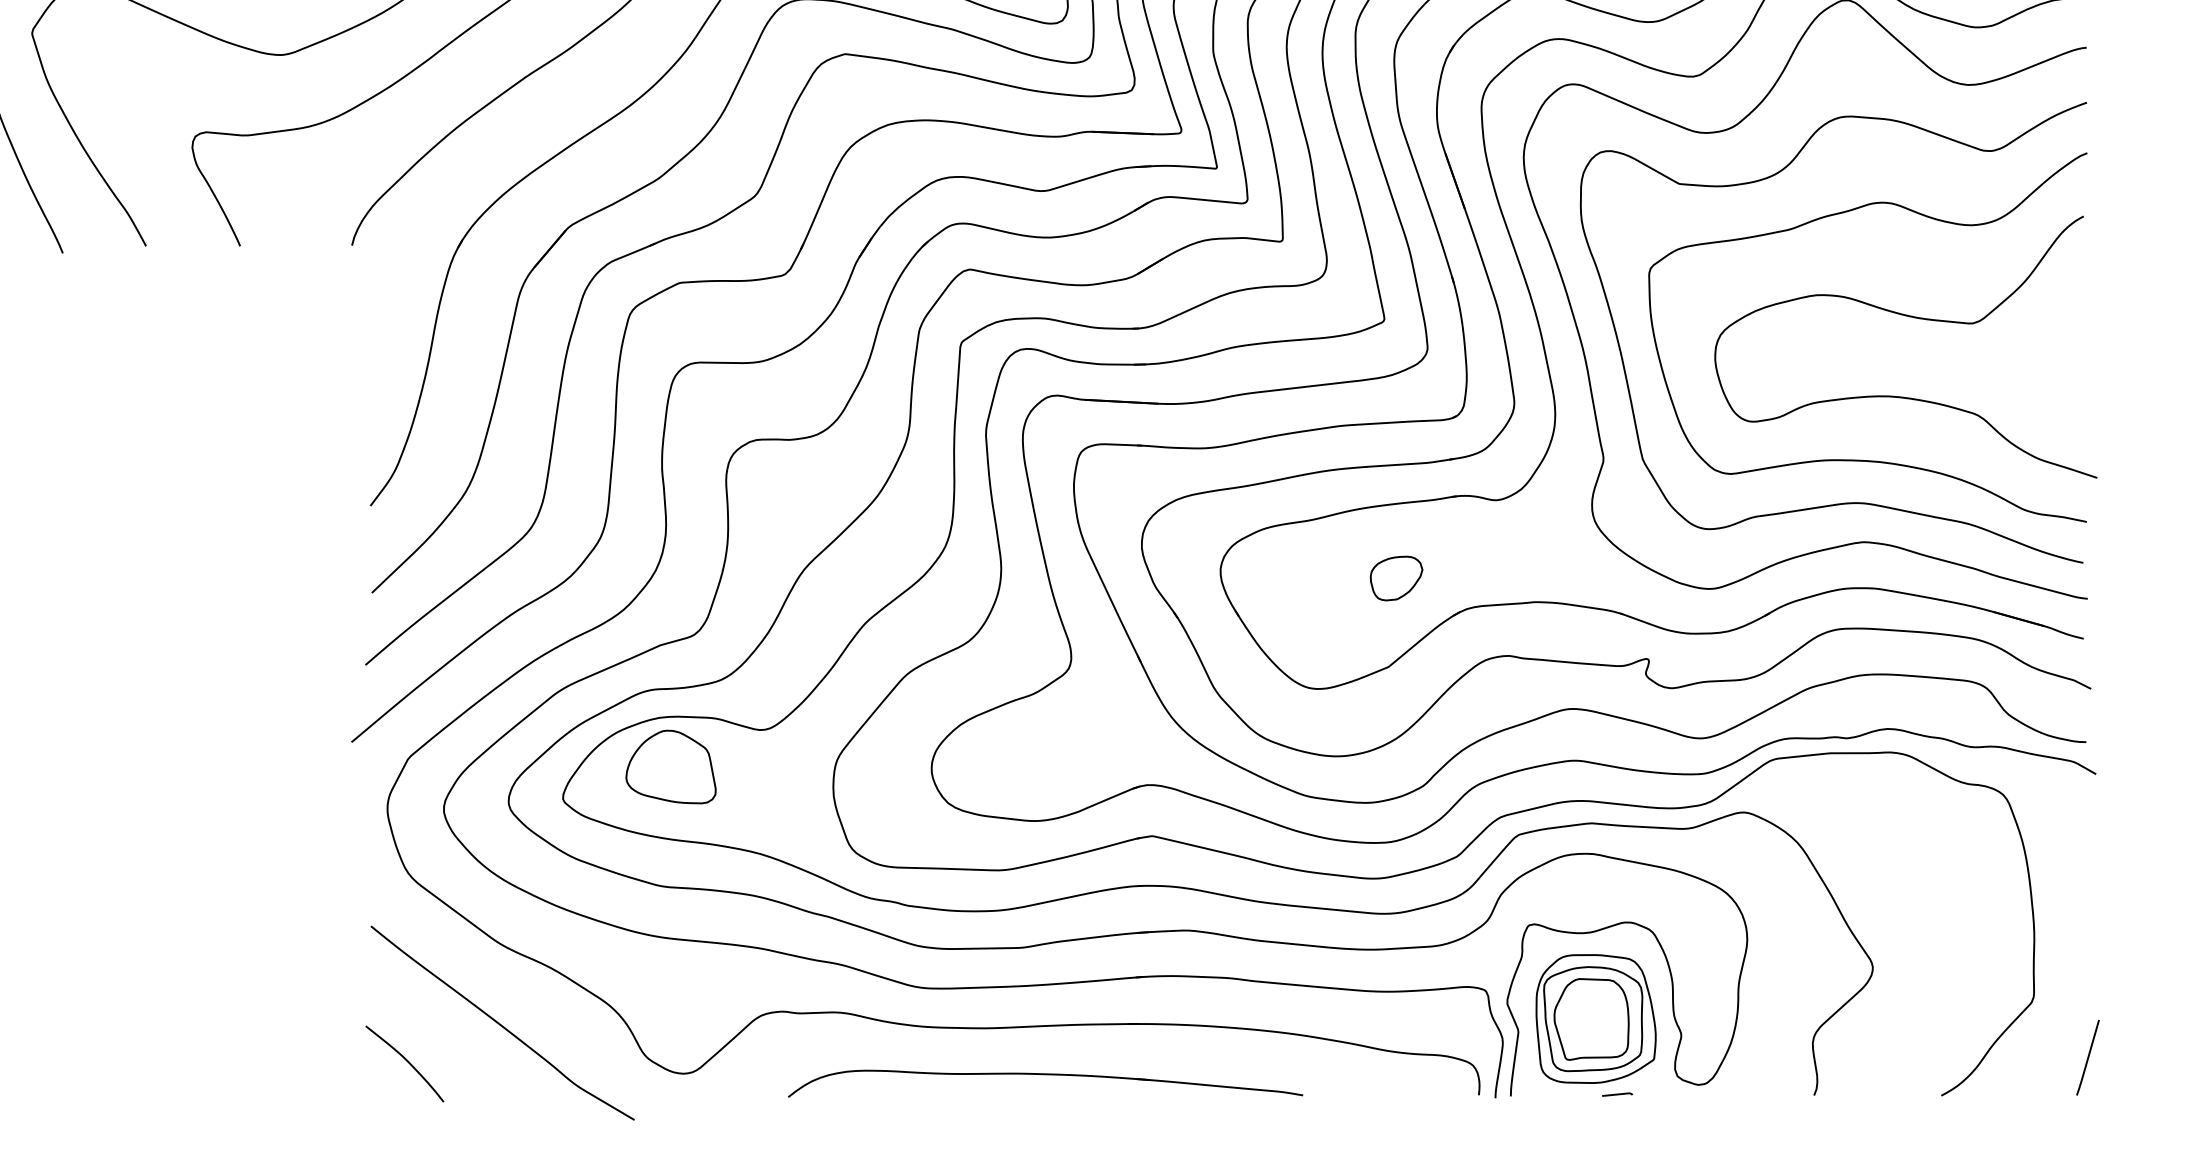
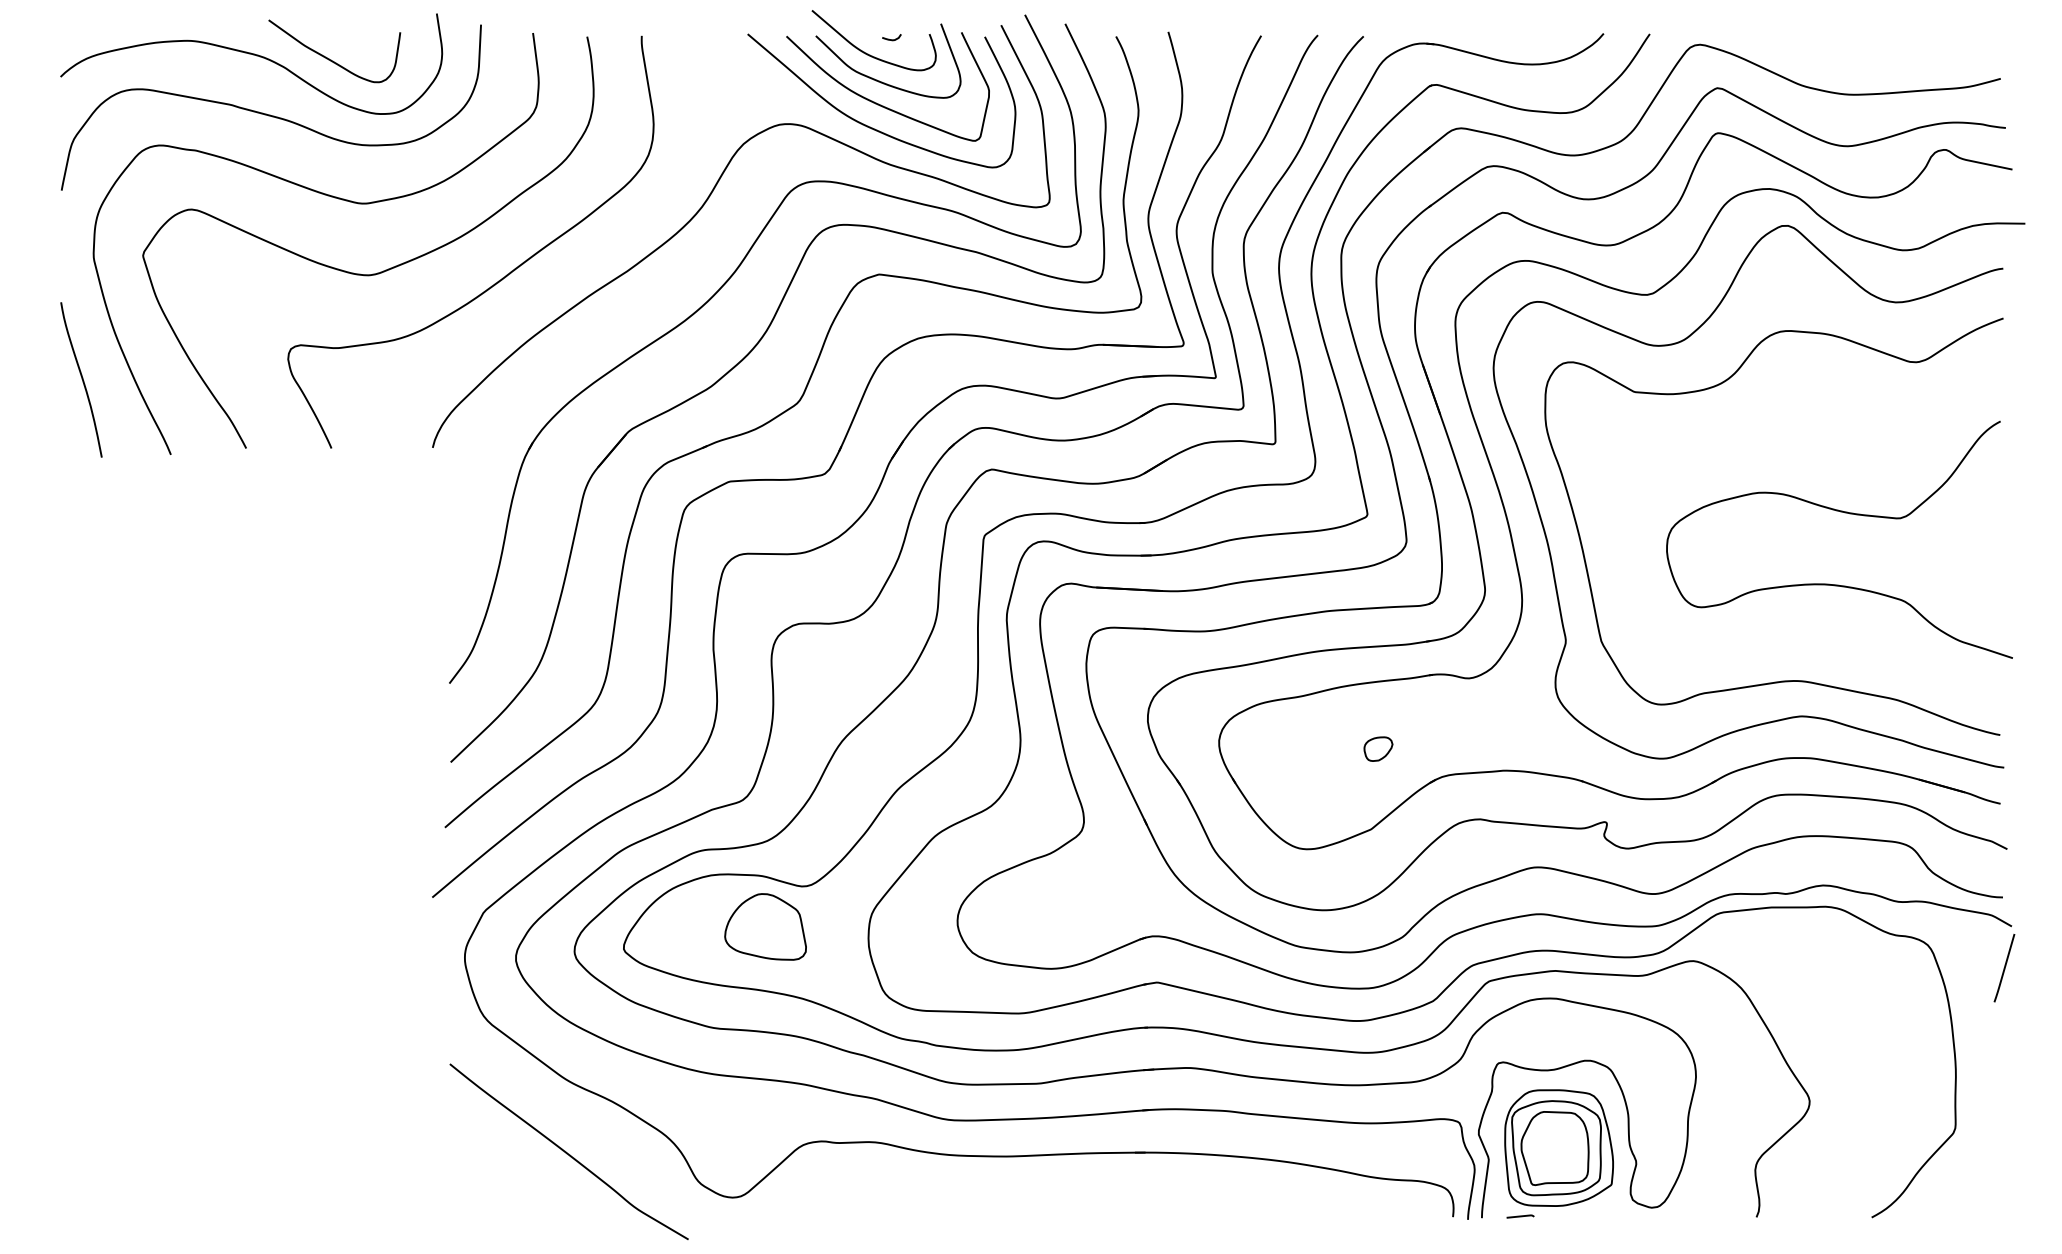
curve: (1864, 459) -> (1802, 641), removed
part: (1396, 577) -> (1378, 748), size x0.6
part: (670, 766) -> (765, 926), moved
line: (2088, 1058) -> (2004, 968), moved
curve: (405, 1061) -> (481, 1186), removed
part: (1047, 1075) -> (1062, 1199), removed
curve: (1617, 1094) -> (1520, 1216), moved

